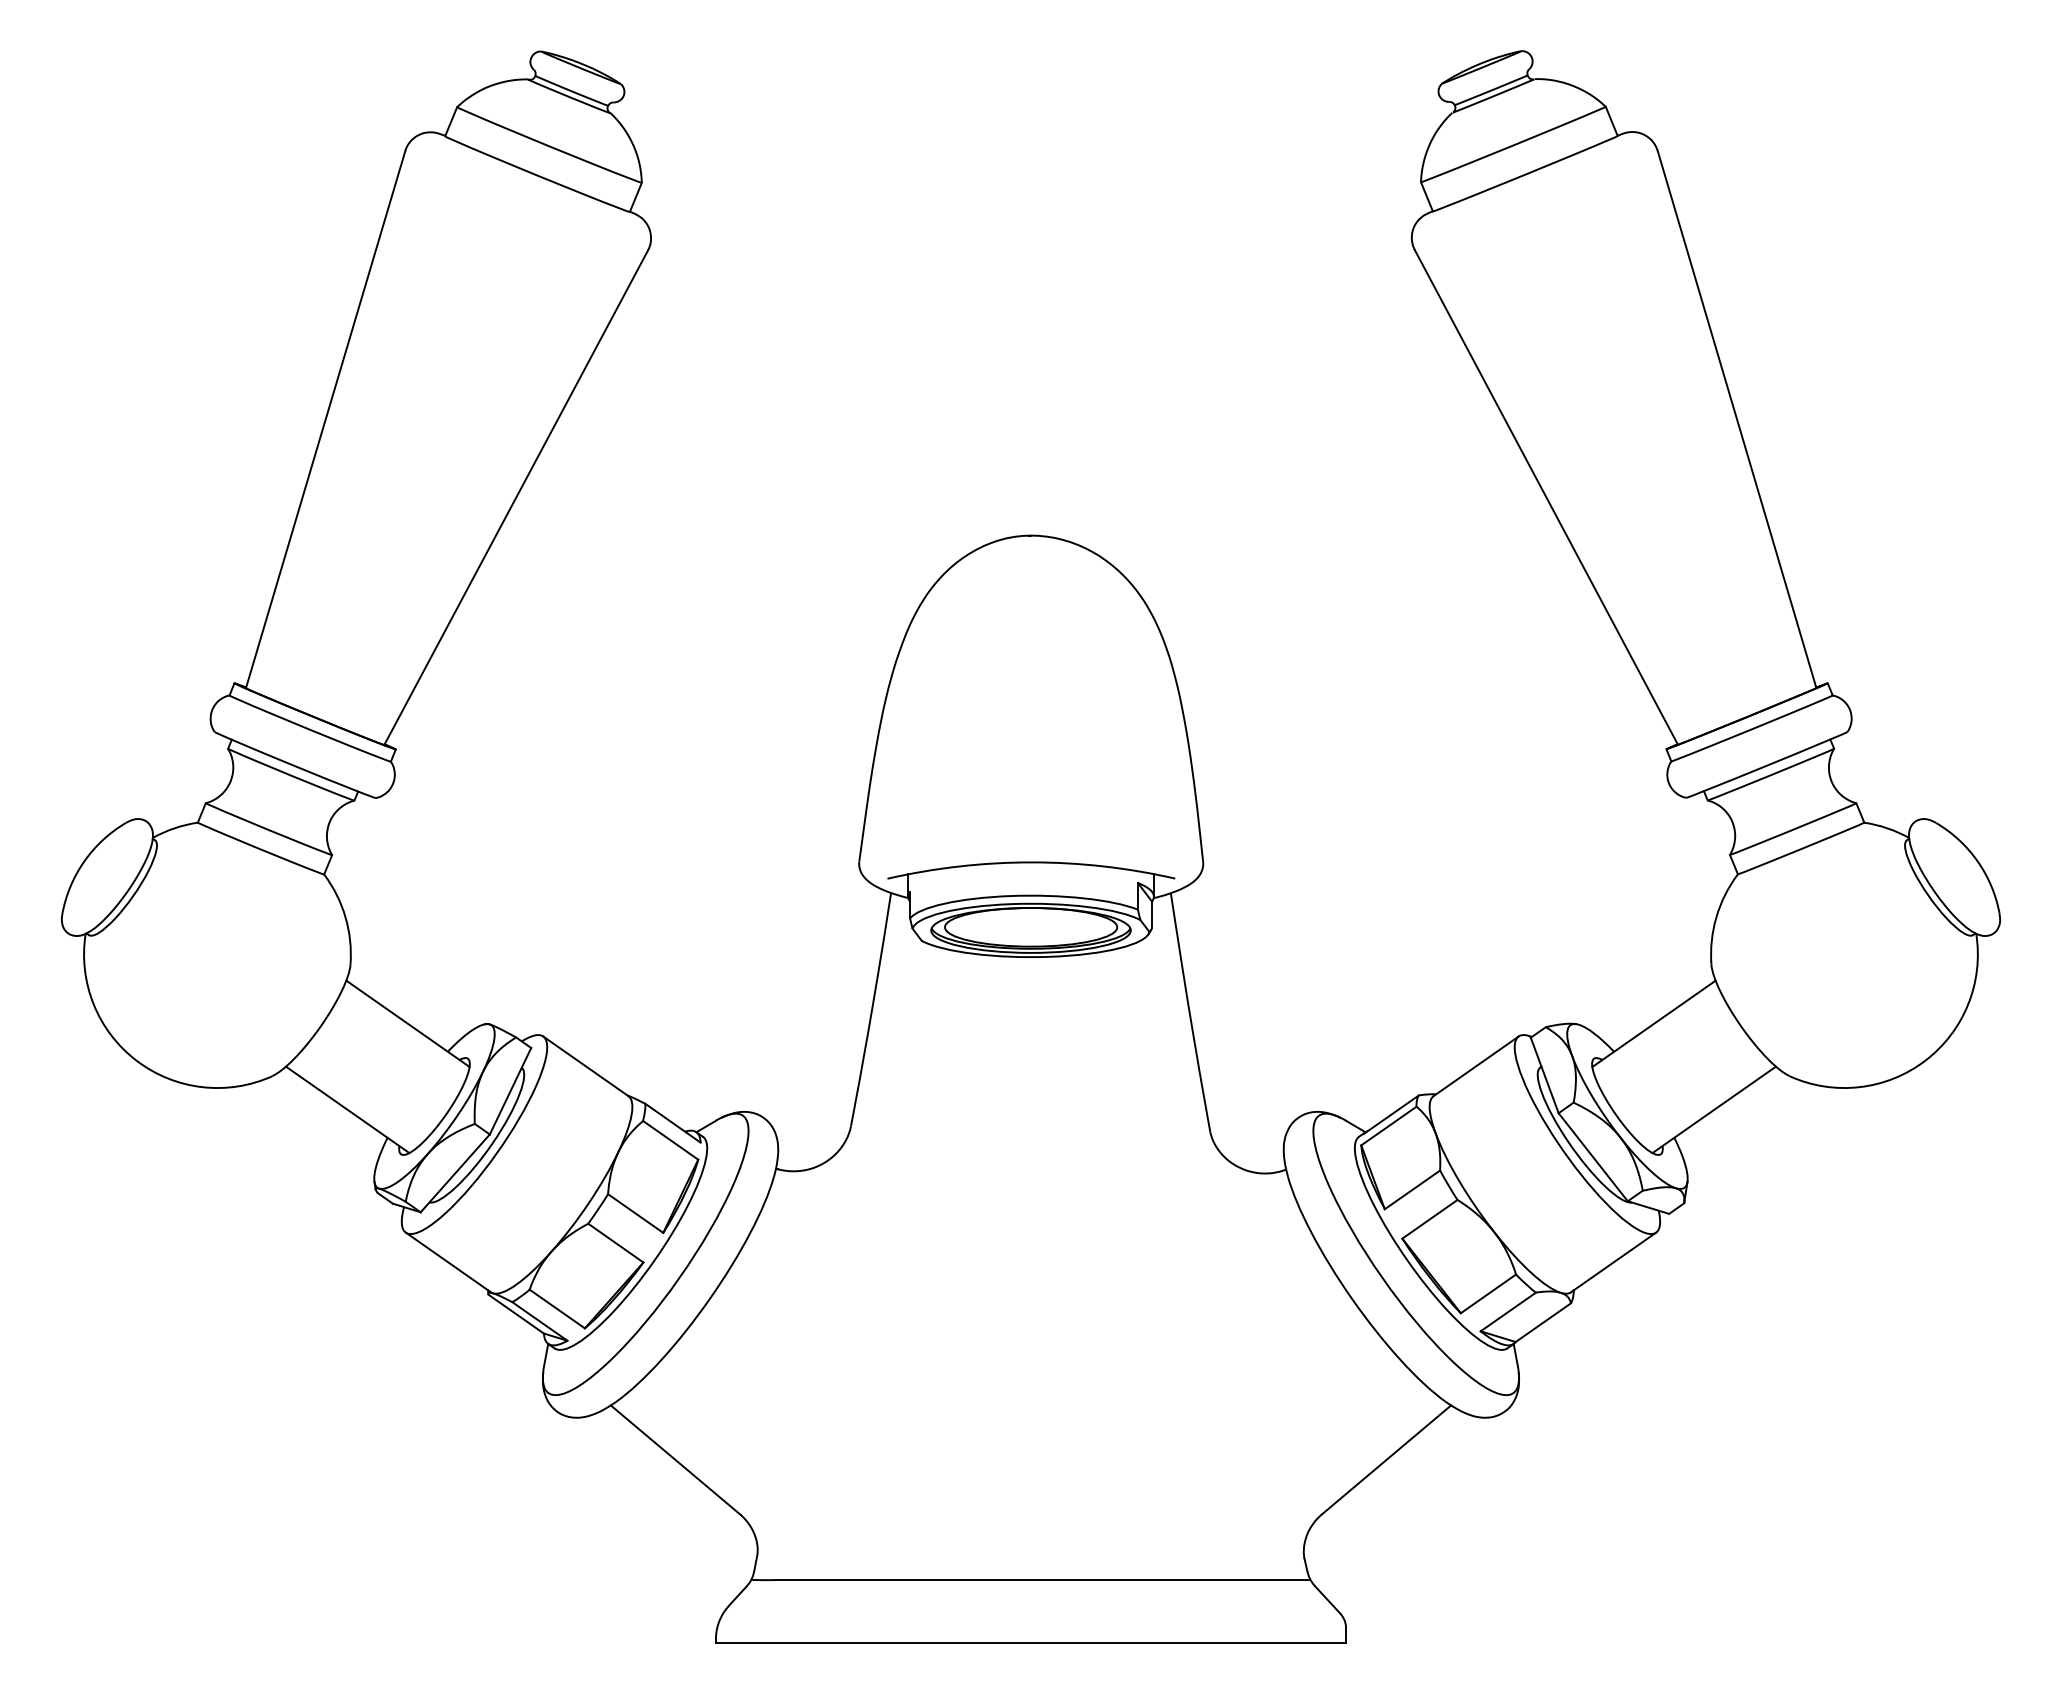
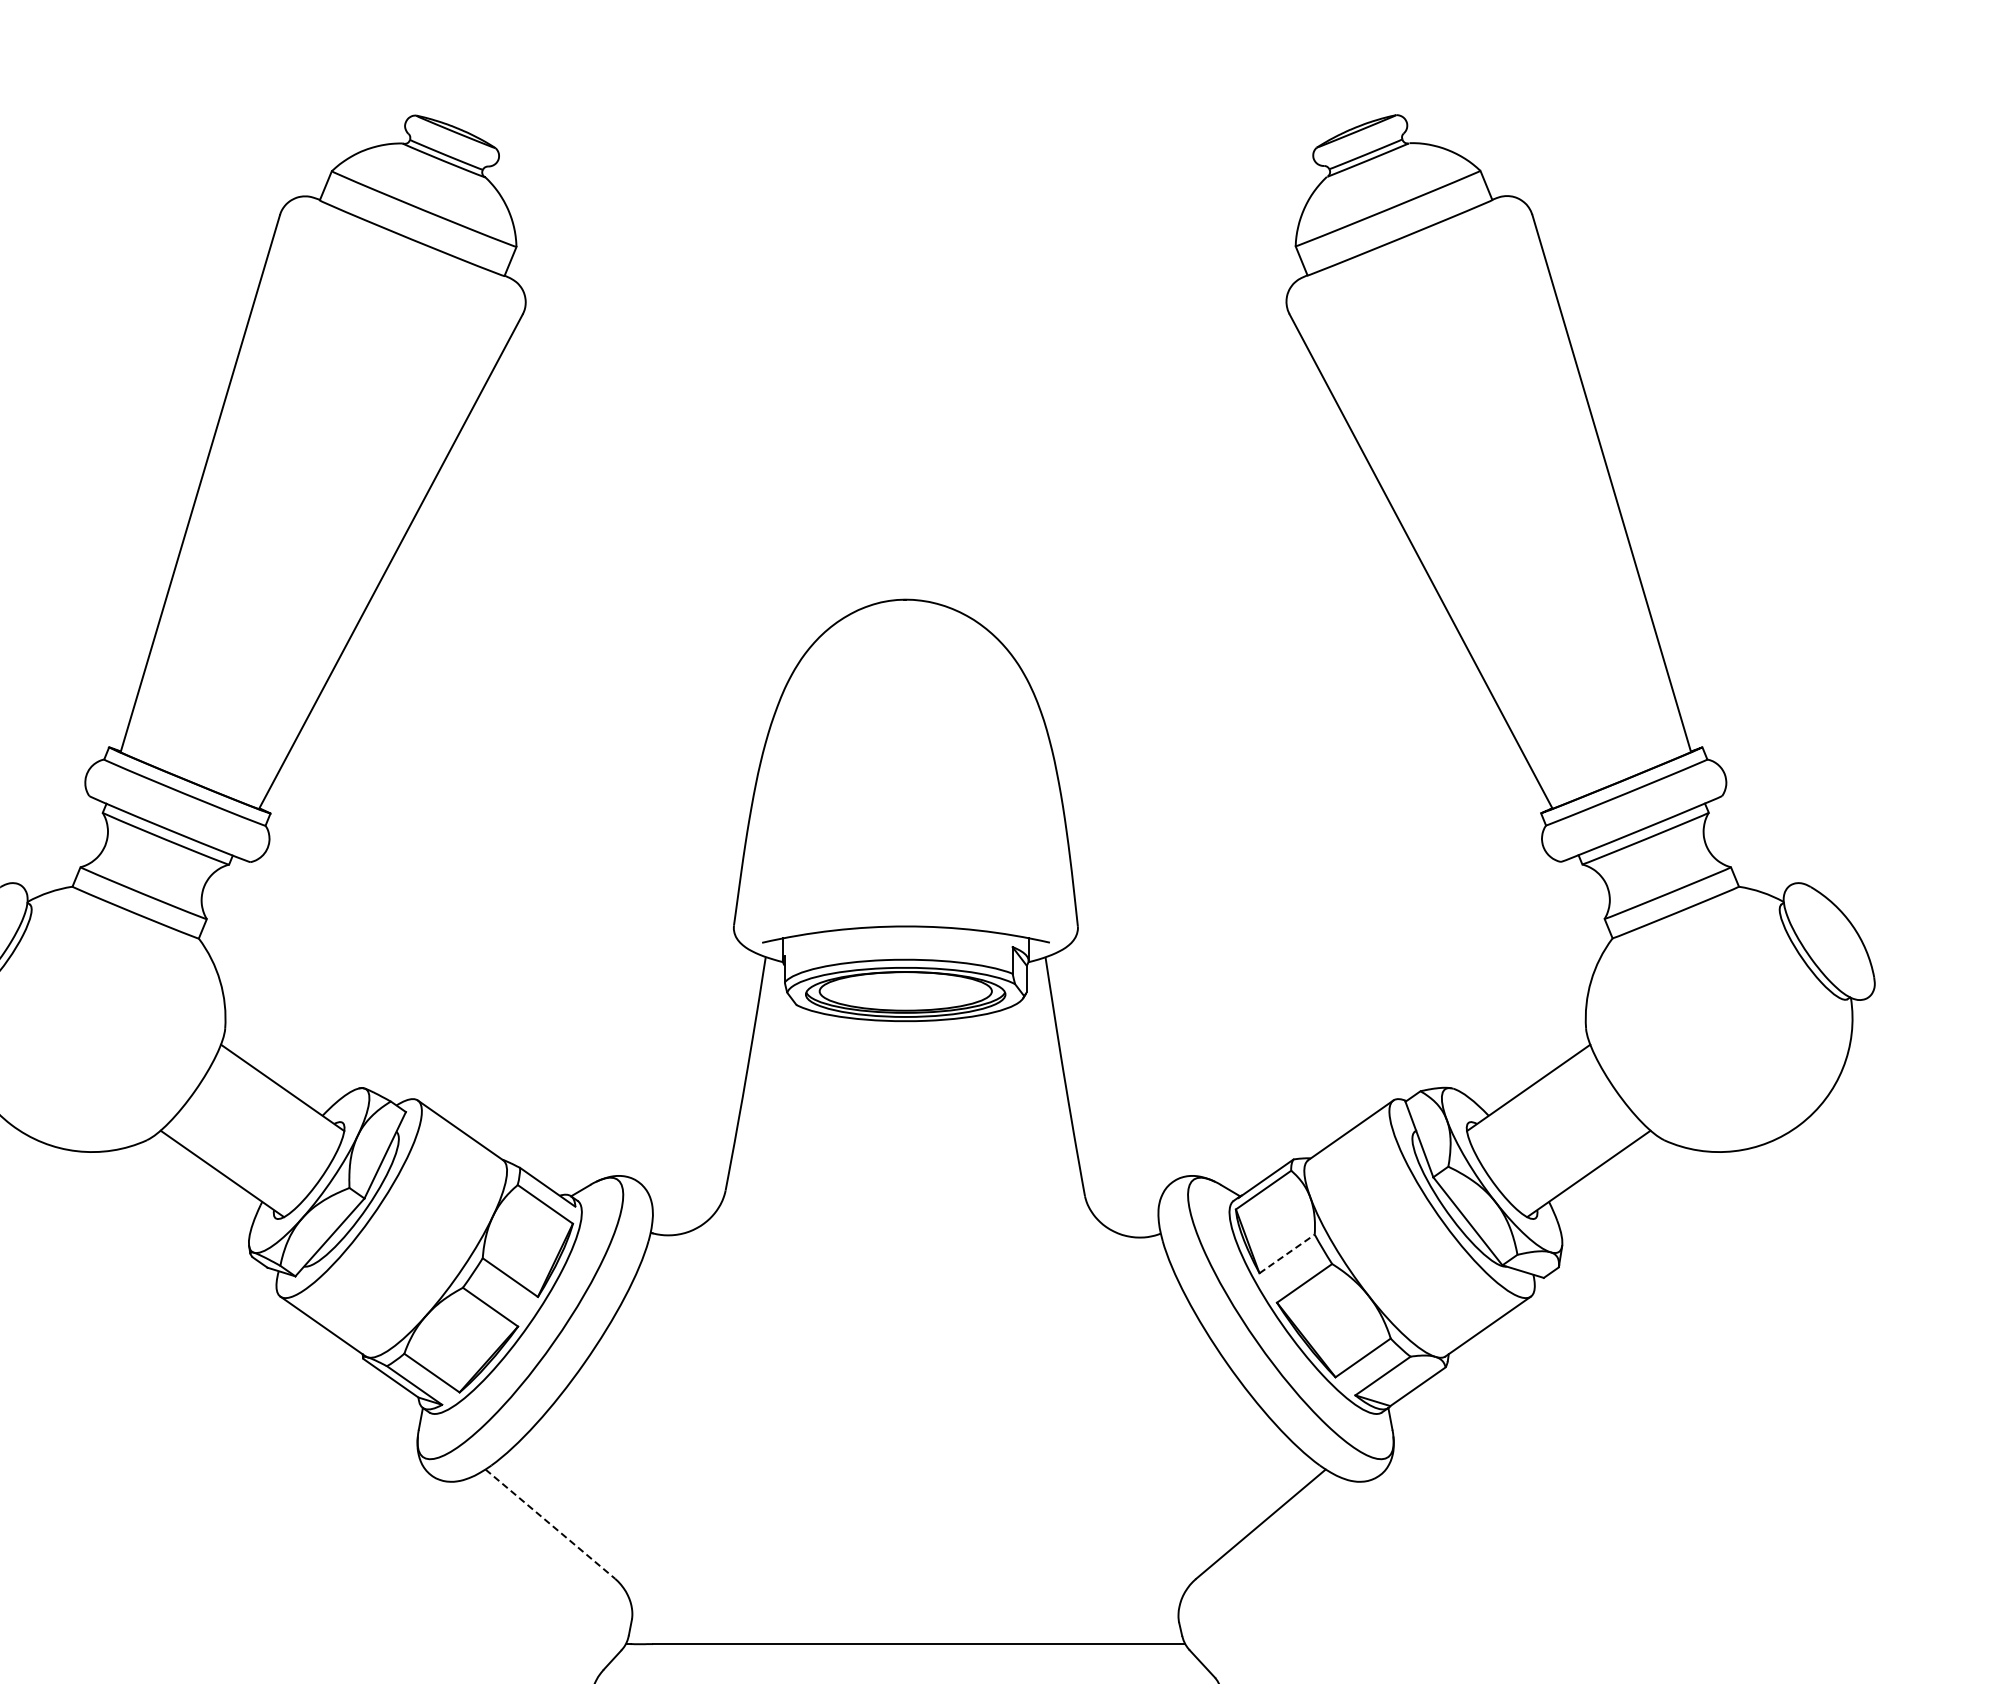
line: (1412, 1189) -> (1287, 1253), solid -> dashed
line: (675, 1460) -> (550, 1524), solid -> dashed

